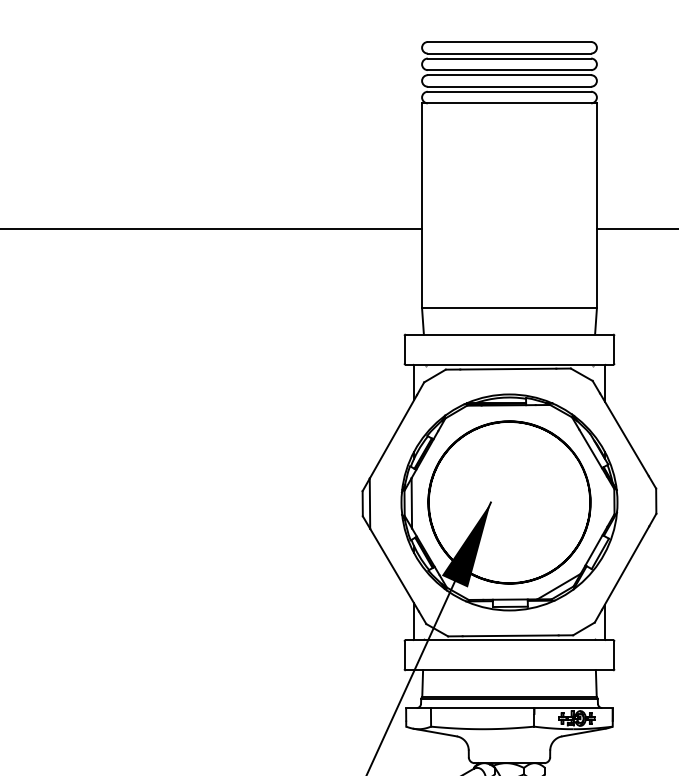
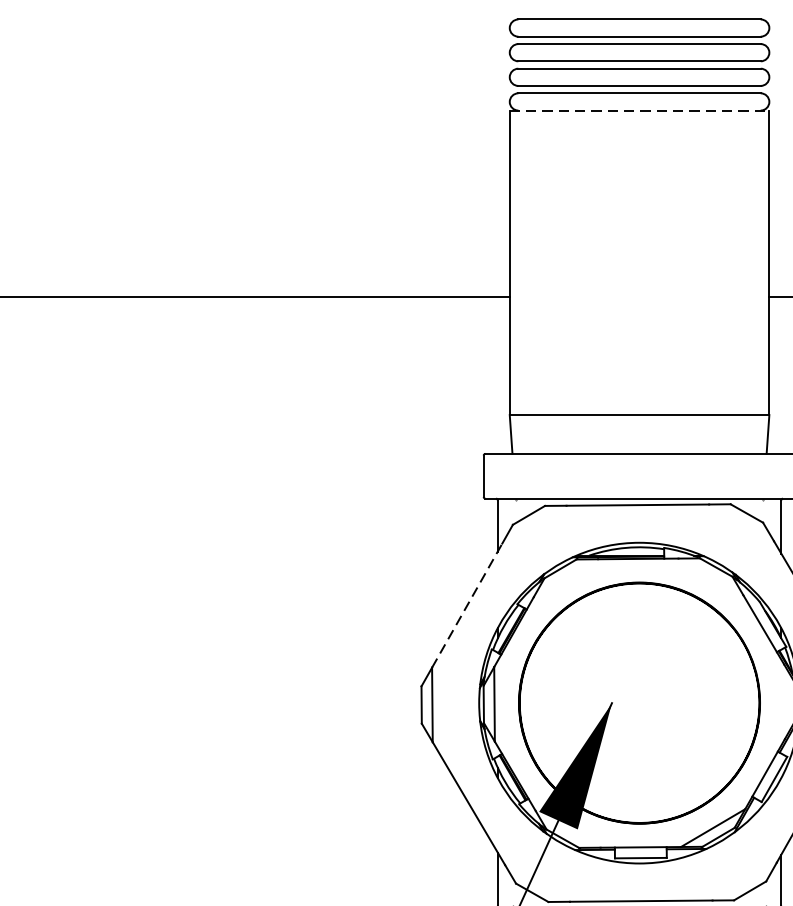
line: (510, 103) -> (641, 110), solid -> dashed
line: (393, 436) -> (467, 605), solid -> dashed

